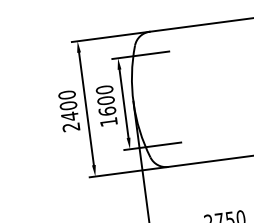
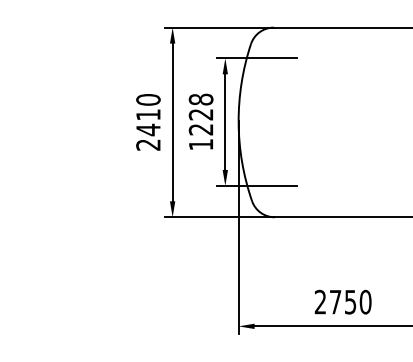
text: (105, 100) -> (200, 114), 1600 -> 1228
text: (68, 105) -> (148, 114), 2400 -> 2410

